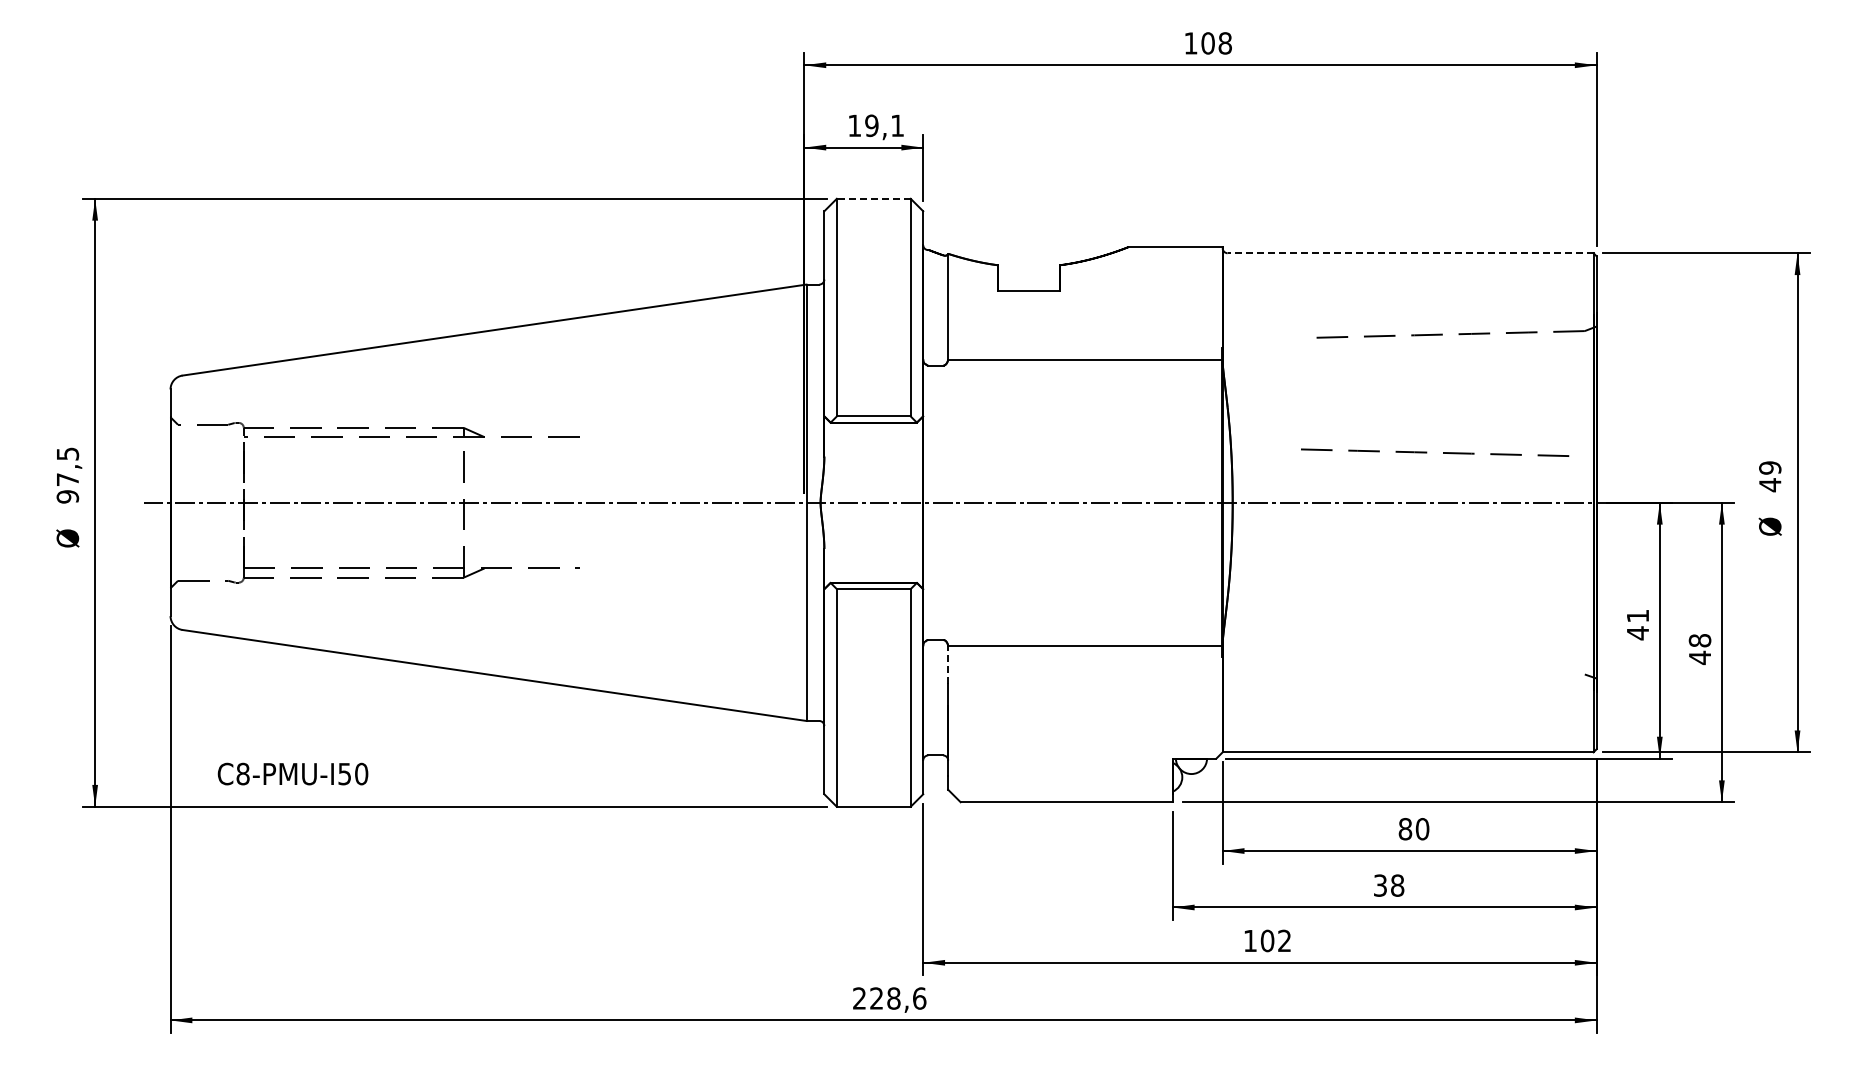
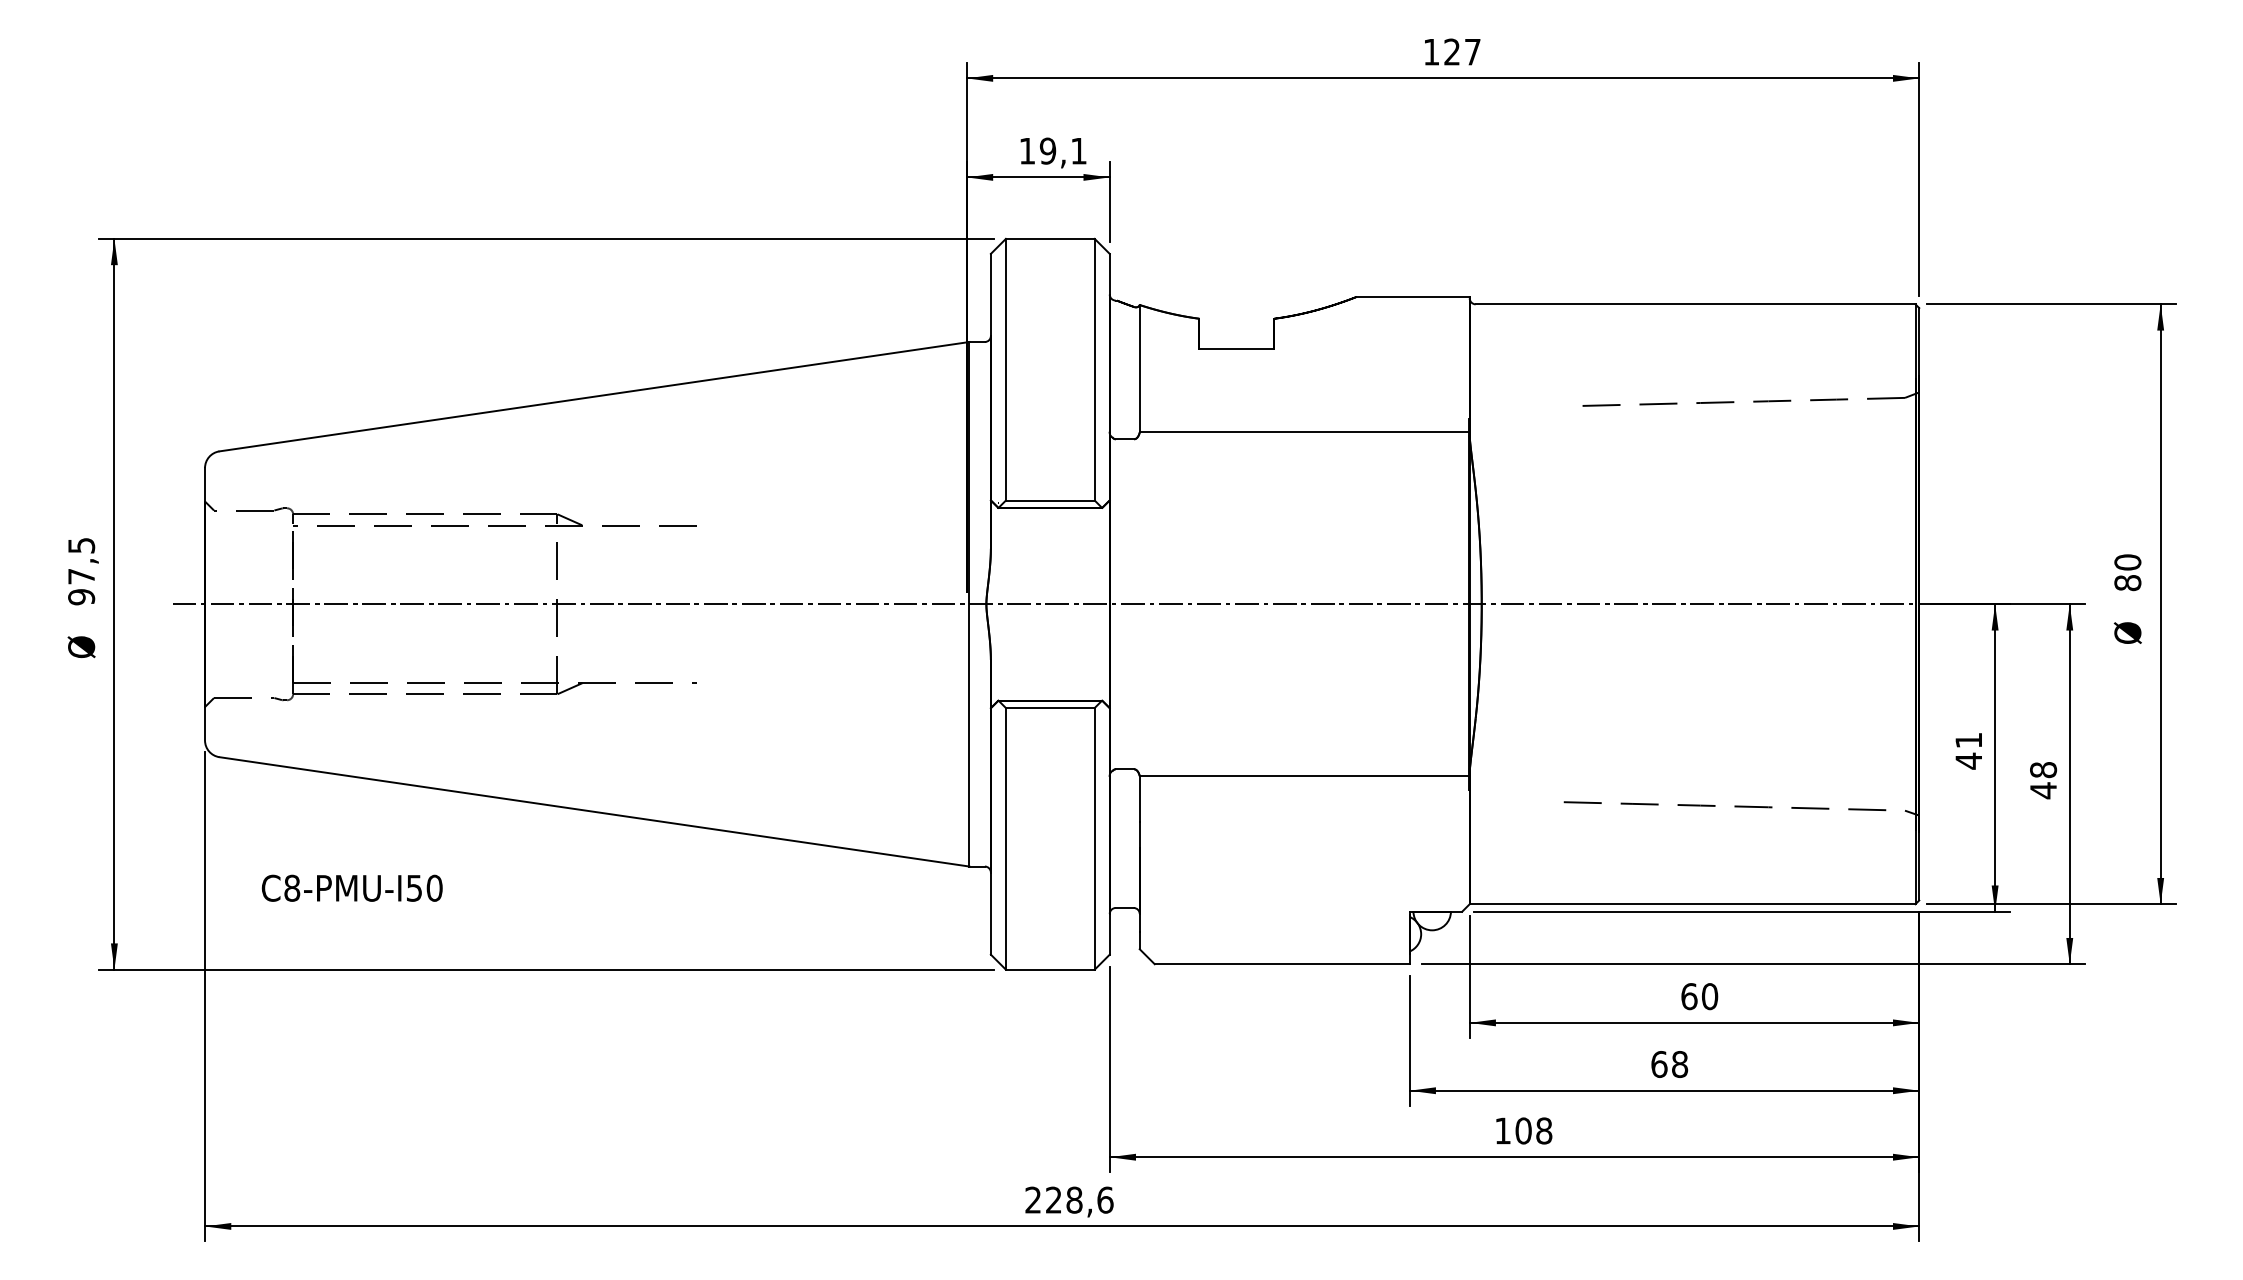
text: (1216, 43) -> (1462, 52), 108 -> 127
line: (873, 198) -> (1049, 238), dashed -> solid
line: (1410, 253) -> (1695, 304), dashed -> solid
curve: (1427, 452) -> (1715, 805), moved
text: (1770, 476) -> (2128, 572), 49 -> 80
line: (948, 664) -> (1140, 798), dashed -> solid
text: (292, 773) -> (351, 887), moved
text: (1405, 829) -> (1689, 996), 80 -> 60
text: (1380, 885) -> (1659, 1064), 38 -> 68
text: (1284, 940) -> (1544, 1130), 102 -> 108

